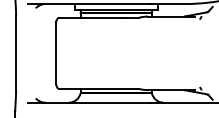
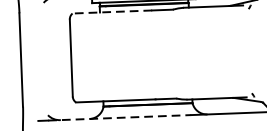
line: (90, 17) -> (112, 11), solid -> dashed
line: (93, 102) -> (120, 117), solid -> dashed

